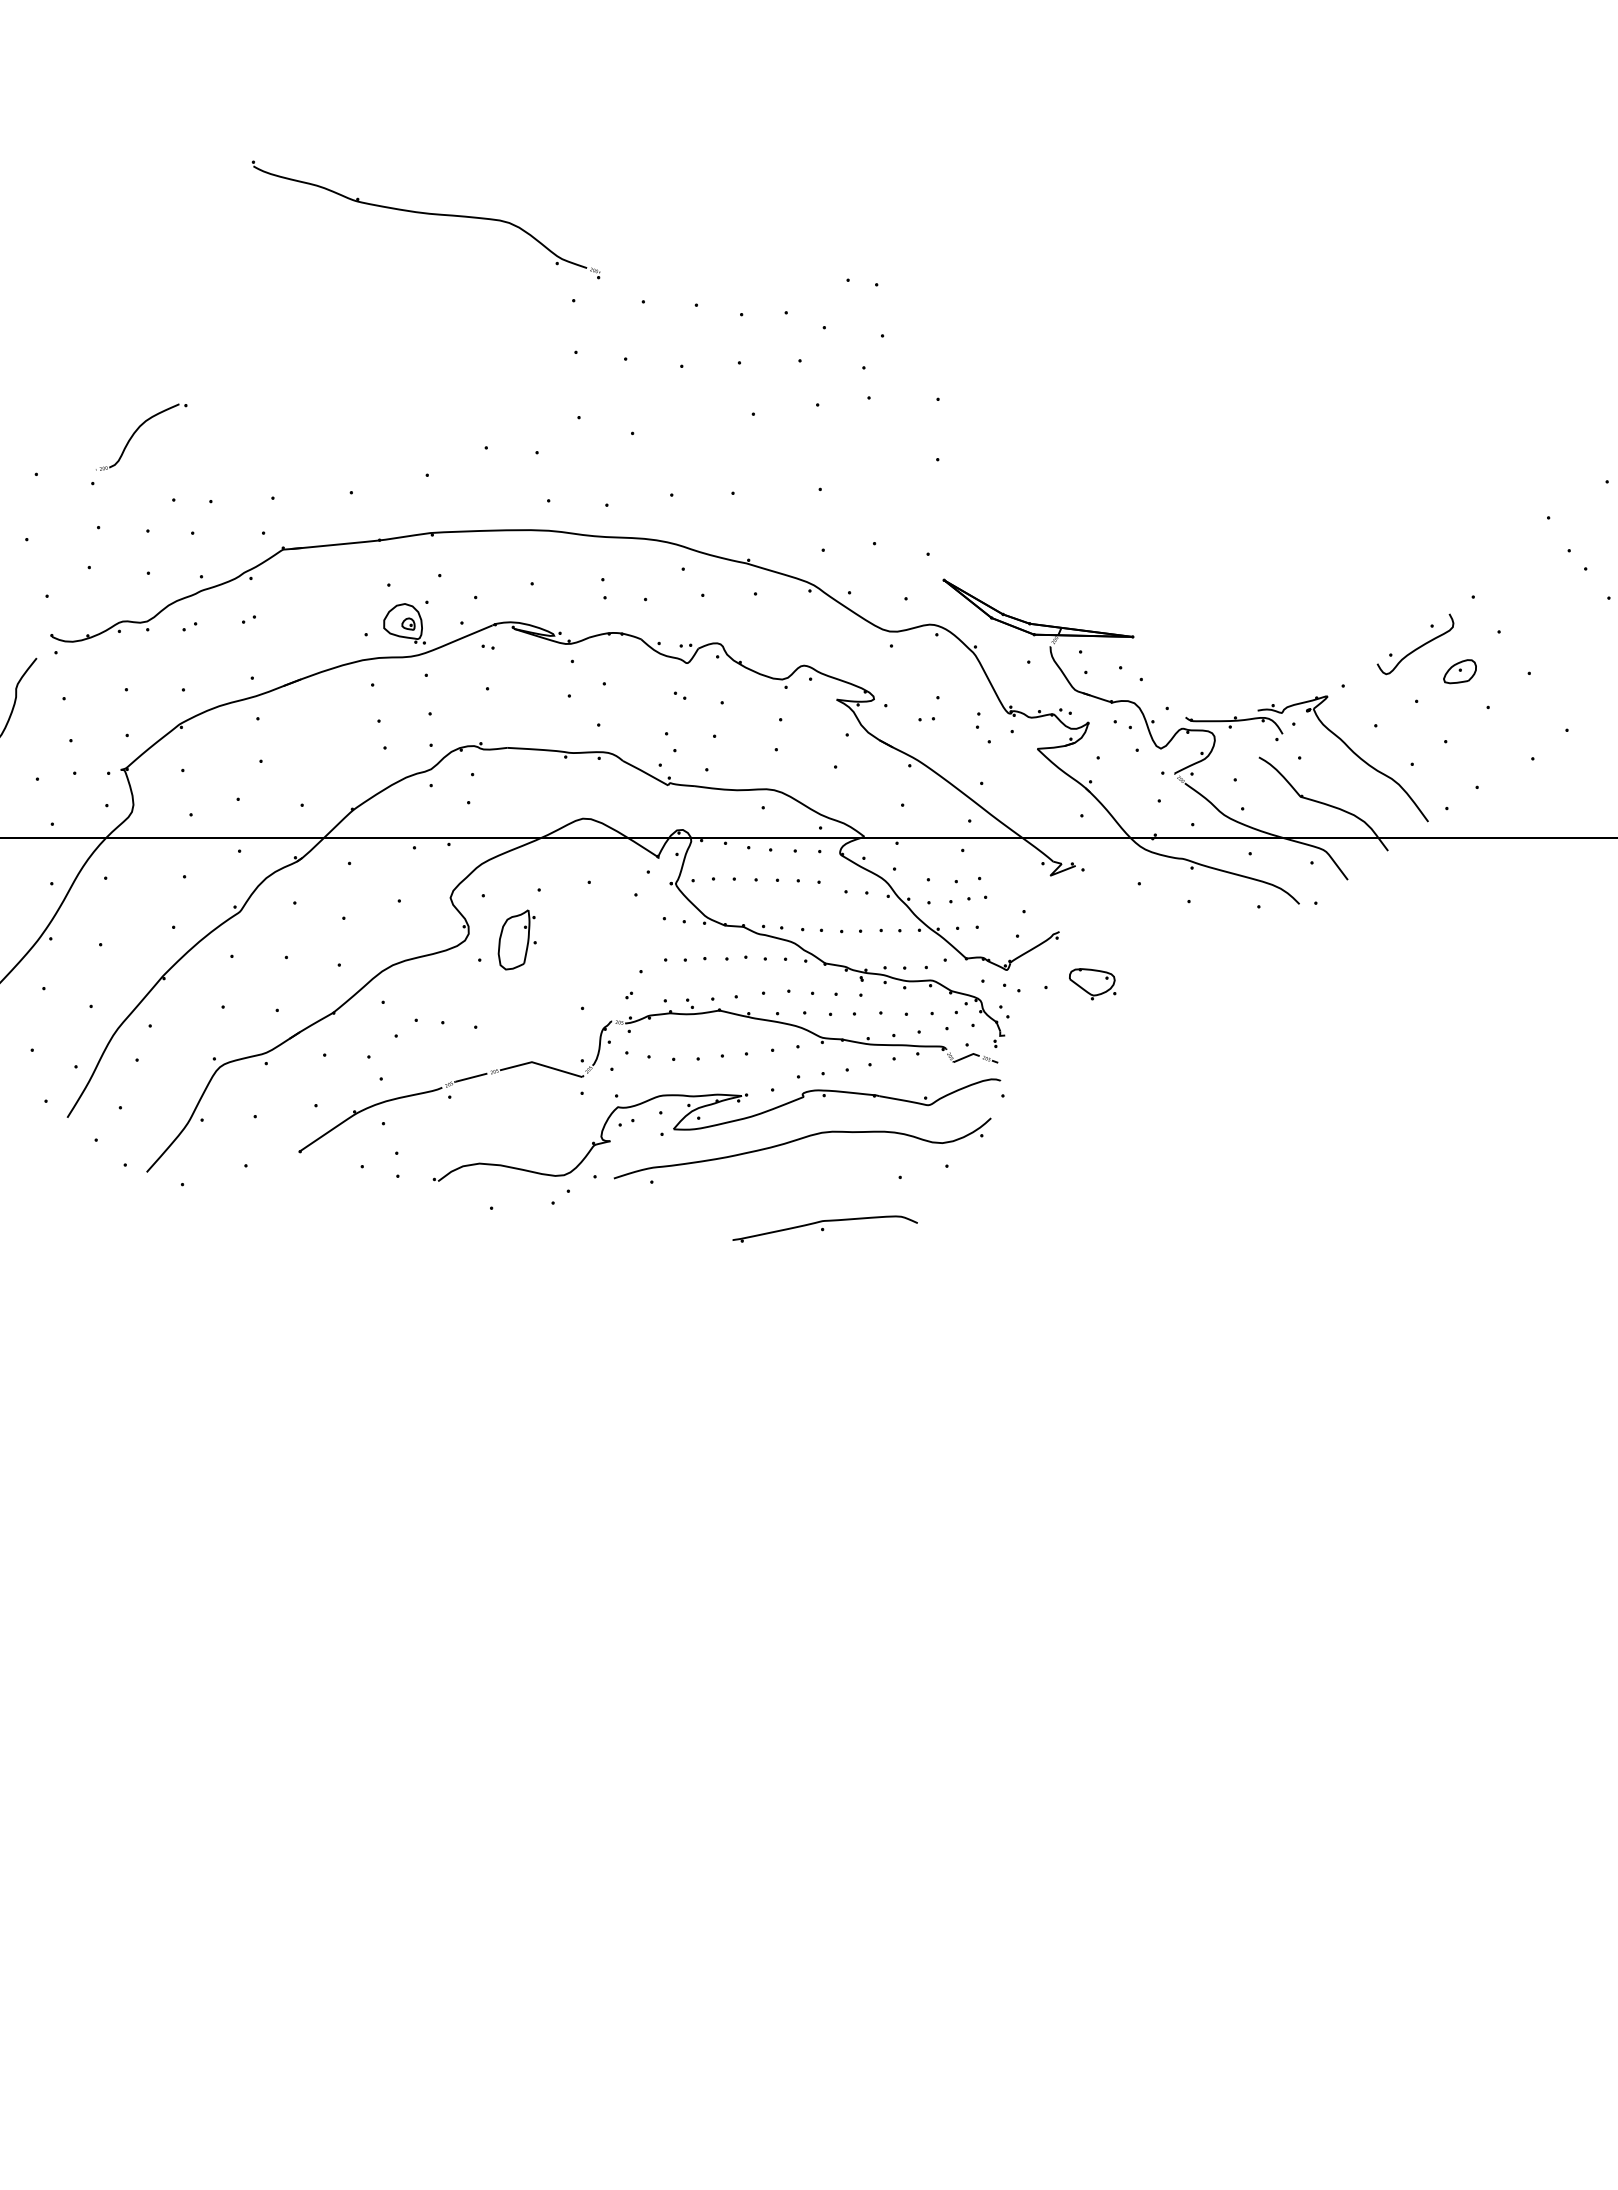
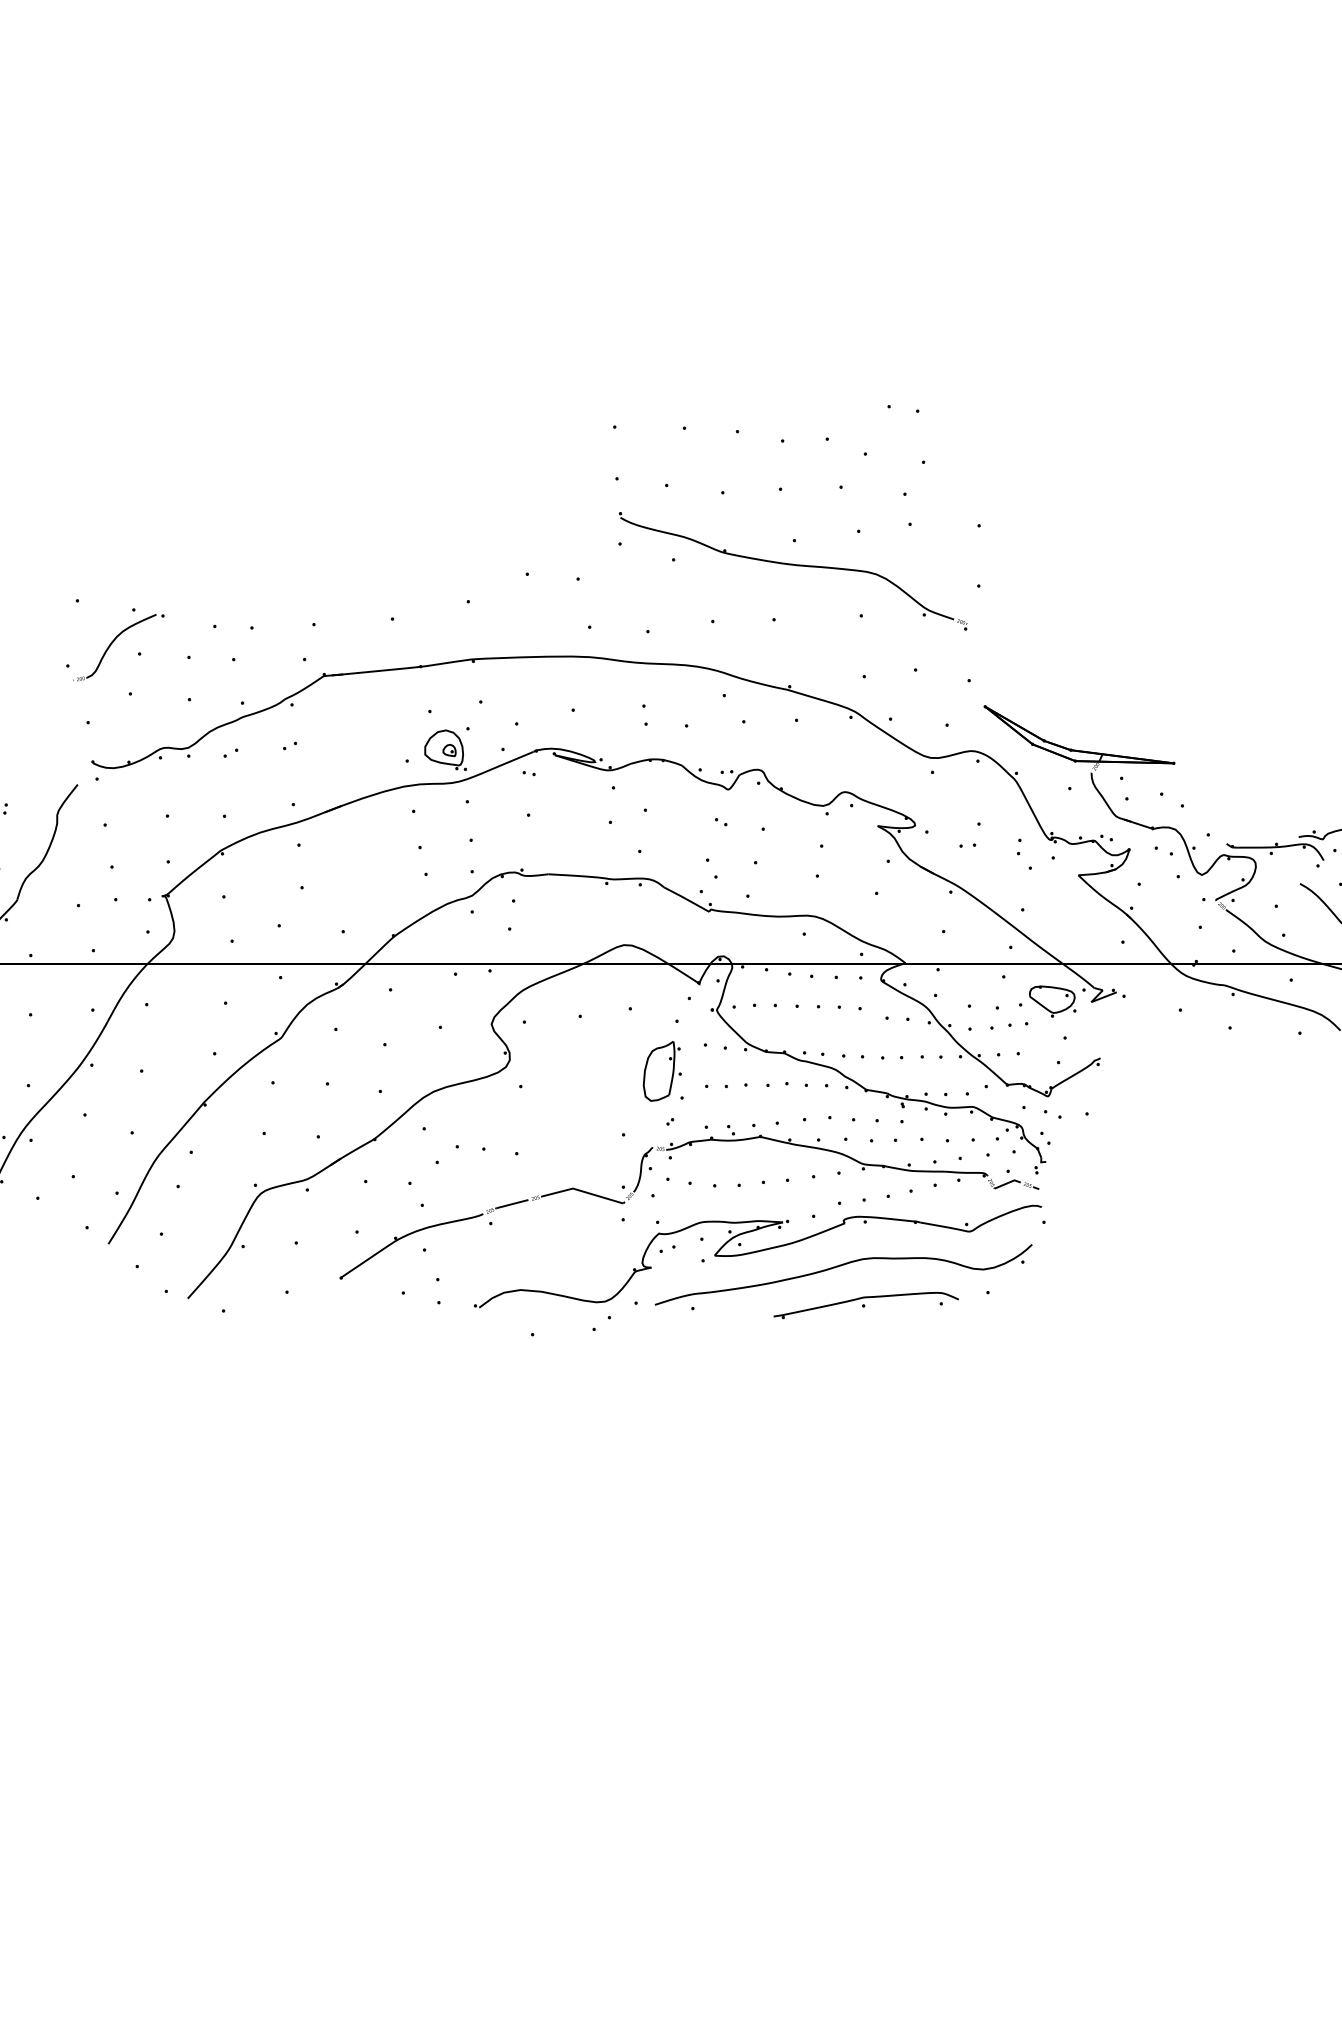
part: (425, 219) -> (792, 570), moved
part: (136, 432) -> (113, 642), moved
part: (516, 939) -> (661, 1070), moved
part: (1092, 984) -> (1052, 1001), moved
part: (824, 1228) -> (865, 1304), moved

